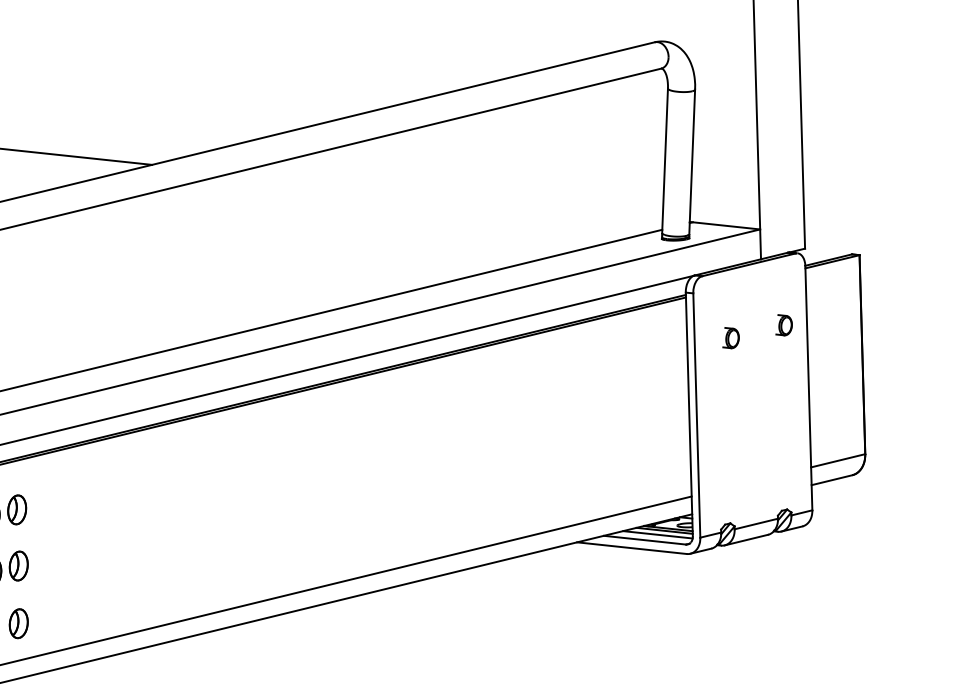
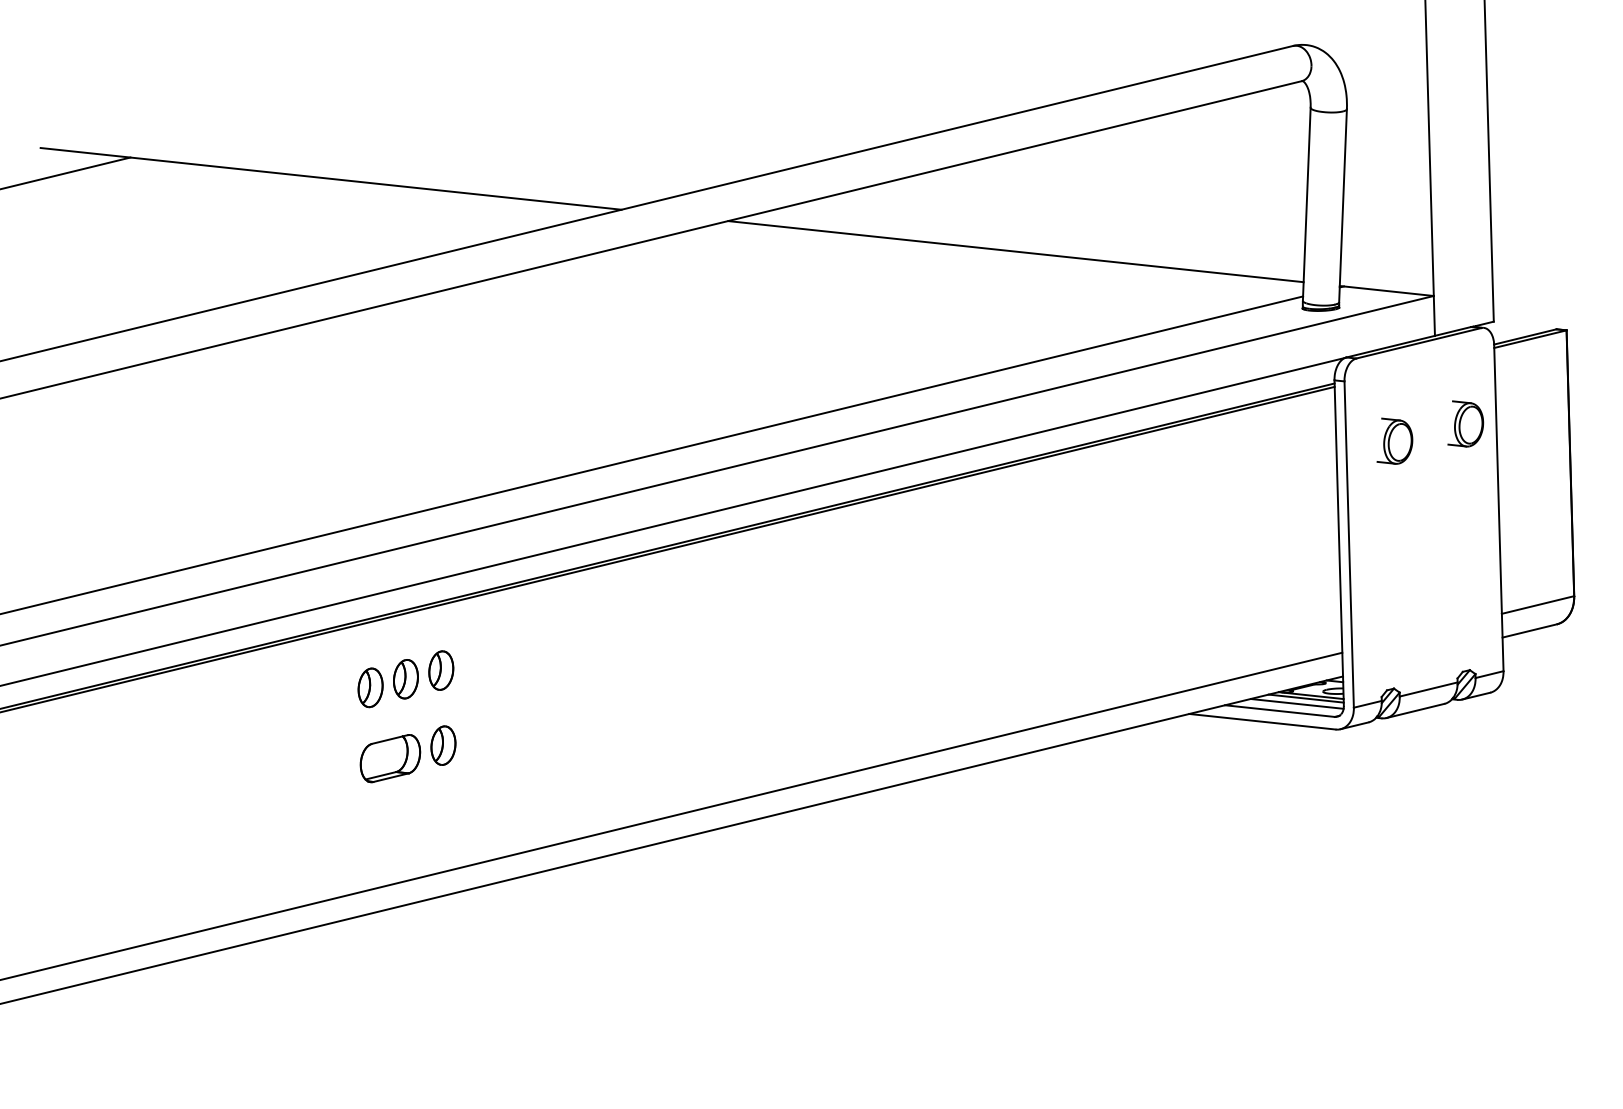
line: (447, 196) -> (1015, 251), added
part: (783, 324) -> (1465, 423), size x1.67
part: (730, 337) -> (1394, 440), size x1.67
part: (18, 623) -> (443, 822), removed

